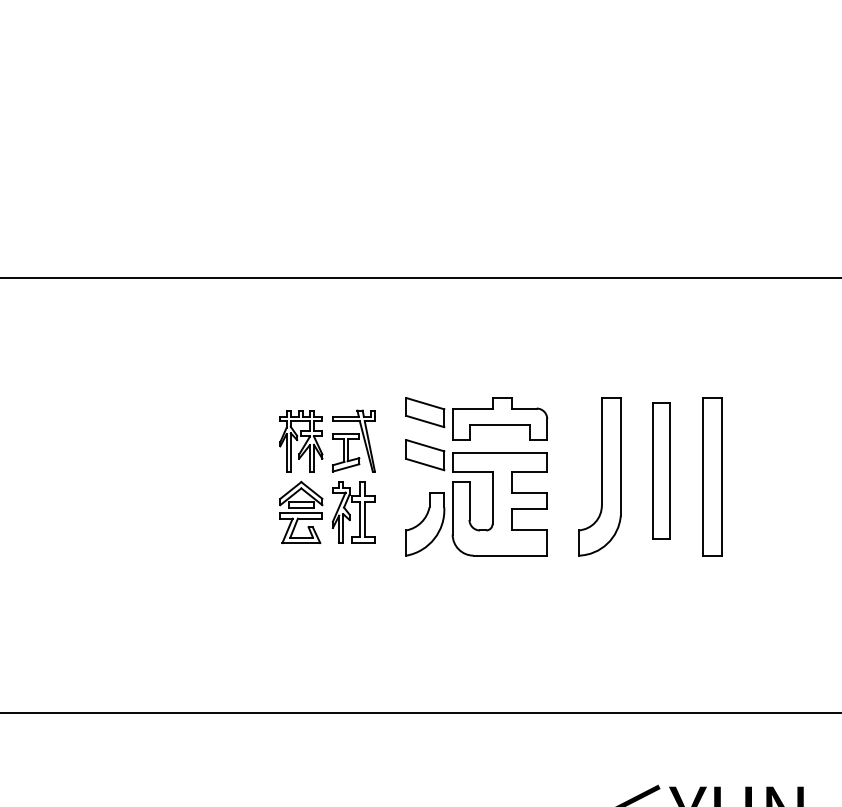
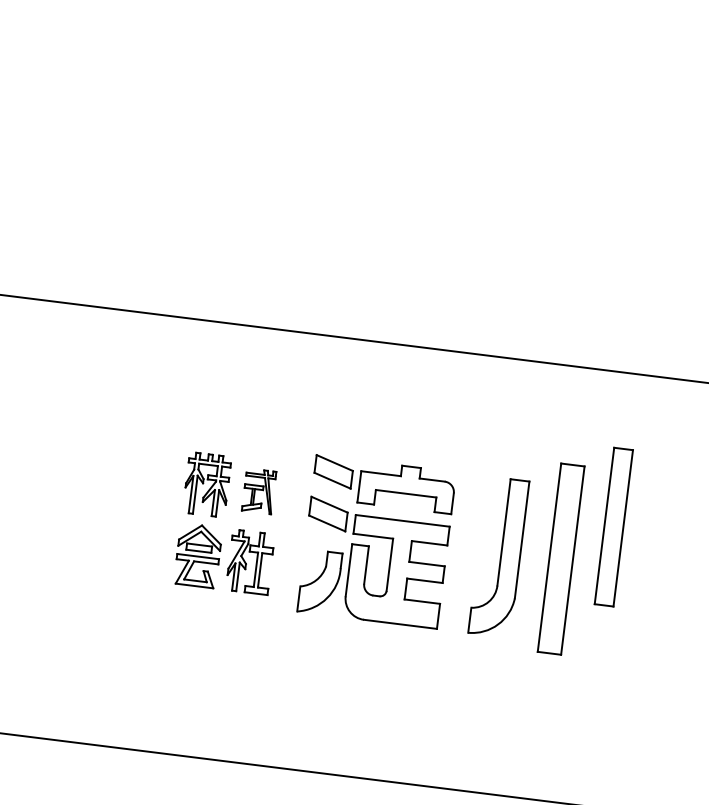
part: (353, 440) -> (258, 490), size x0.7
part: (661, 470) -> (560, 558), size x1.4
part: (712, 476) -> (614, 526), moved

